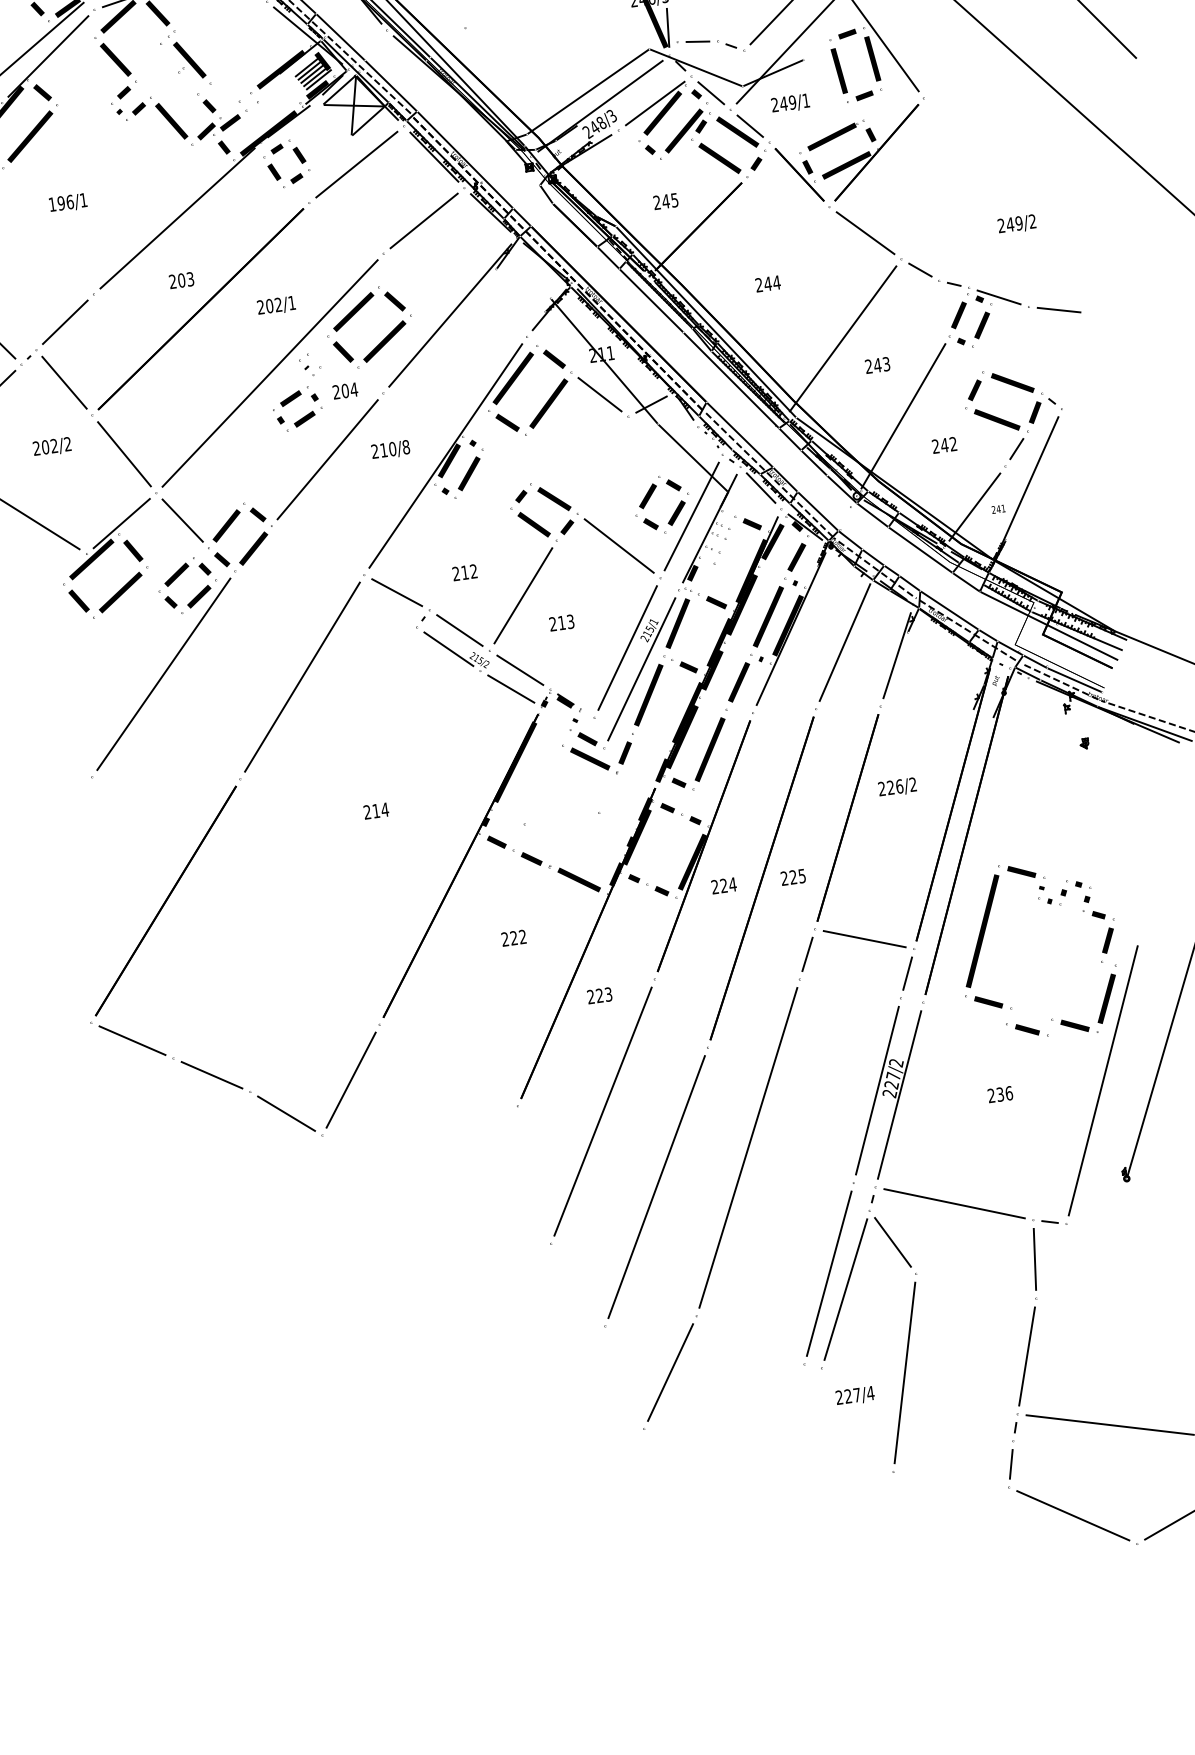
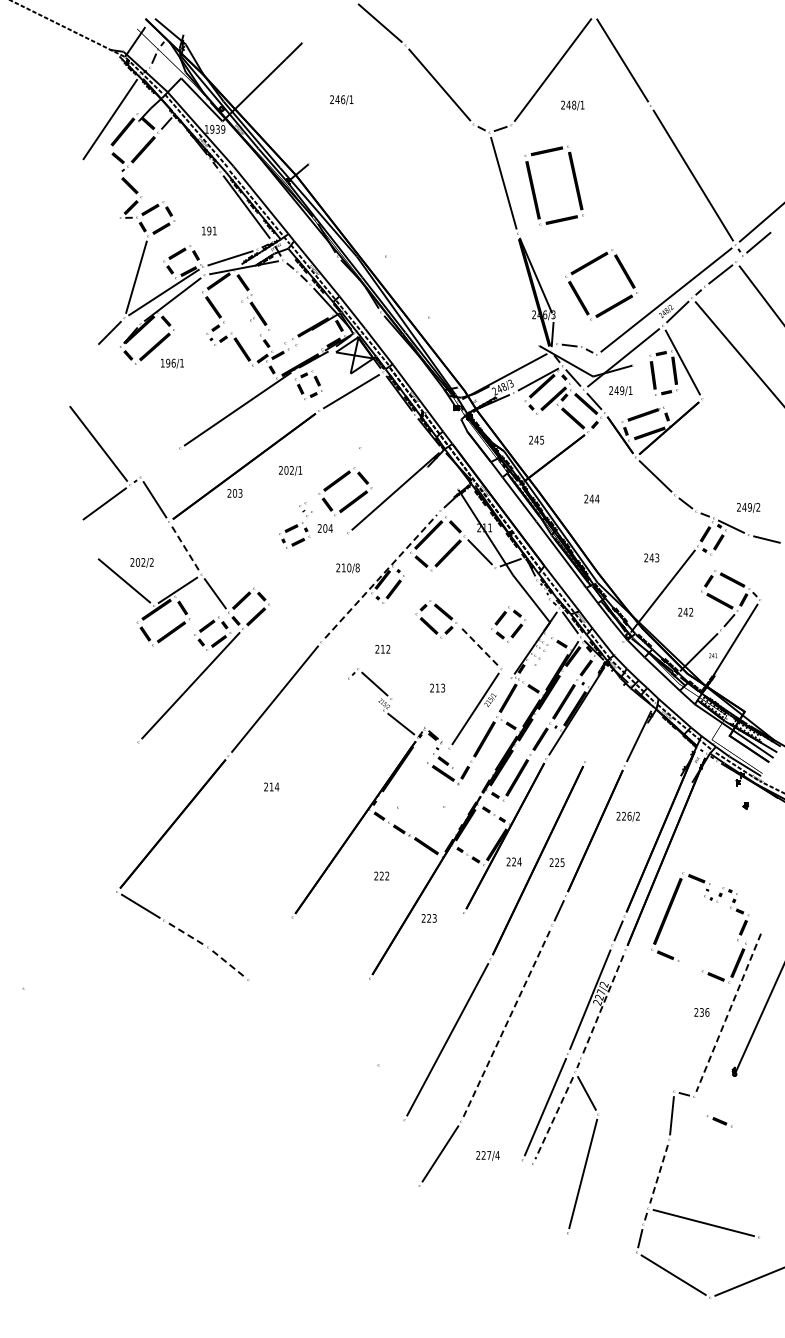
hatch: (312, 72) -> (332, 331), removed
line: (588, 91) -> (498, 366), removed
text: (68, 202) -> (172, 363), moved
line: (423, 220) -> (387, 431), removed
text: (1016, 223) -> (748, 507), moved
text: (180, 280) -> (234, 493), moved
line: (65, 321) -> (160, 462), removed
line: (842, 338) -> (632, 538), removed
line: (269, 373) -> (280, 511), removed
text: (51, 446) -> (141, 562), moved
line: (124, 454) -> (185, 548), solid -> dashed
line: (446, 455) -> (381, 576), solid -> dashed
line: (327, 459) -> (308, 568), removed
line: (691, 515) -> (525, 633), removed
line: (620, 546) -> (479, 646), solid -> dashed
line: (396, 592) -> (339, 655), removed
line: (523, 594) -> (416, 667), removed
line: (844, 641) -> (608, 723), removed
line: (448, 649) -> (366, 694), removed
line: (640, 668) -> (481, 722), removed
line: (520, 670) -> (408, 713), removed
text: (375, 810) -> (271, 786), moved
line: (864, 937) -> (595, 905), removed
part: (1026, 1030) -> (719, 1121), moved
line: (212, 1075) -> (186, 934), solid -> dashed
line: (350, 1079) -> (270, 948), removed
line: (1103, 1082) -> (728, 1013), solid -> dashed
line: (899, 1093) -> (603, 1003), solid -> dashed
text: (999, 1094) -> (701, 1012), moved
line: (603, 1110) -> (421, 988), removed
line: (286, 1114) -> (228, 964), solid -> dashed
line: (747, 1147) -> (506, 1023), solid -> dashed
line: (954, 1202) -> (627, 1074), removed
line: (846, 1290) -> (554, 1118), solid -> dashed
line: (1027, 1356) -> (659, 1174), solid -> dashed
text: (854, 1395) -> (487, 1155), moved

